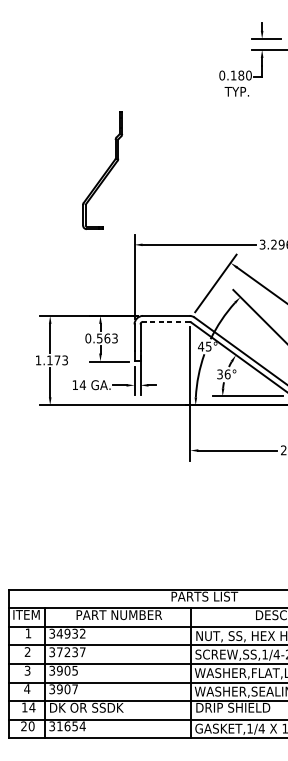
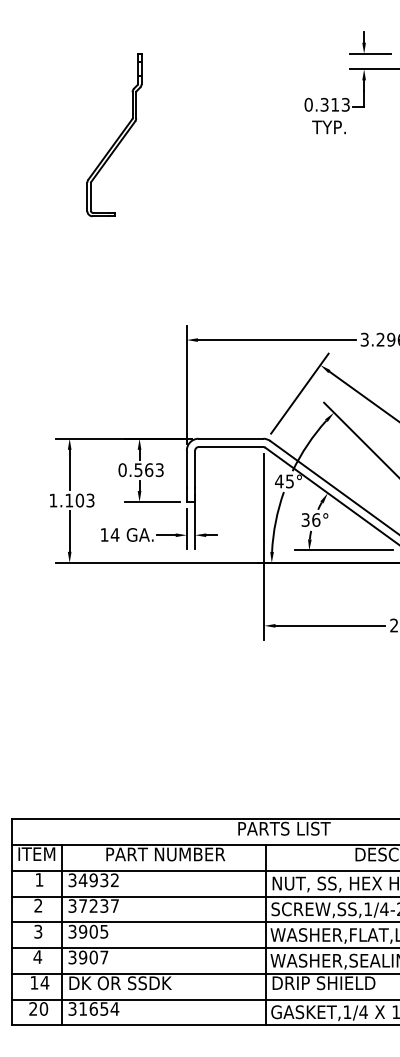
text: (240, 75) -> (334, 104), 0.180 -> 0.313
part: (102, 171) -> (114, 135), moved
line: (165, 322) -> (230, 447), dashed -> solid
text: (57, 360) -> (79, 500), 1.173 -> 1.103

